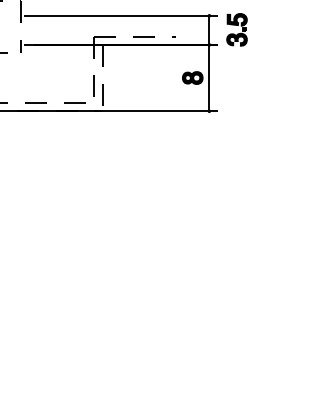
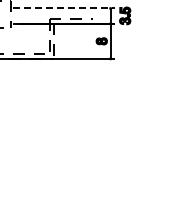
line: (122, 15) -> (64, 8), solid -> dashed

